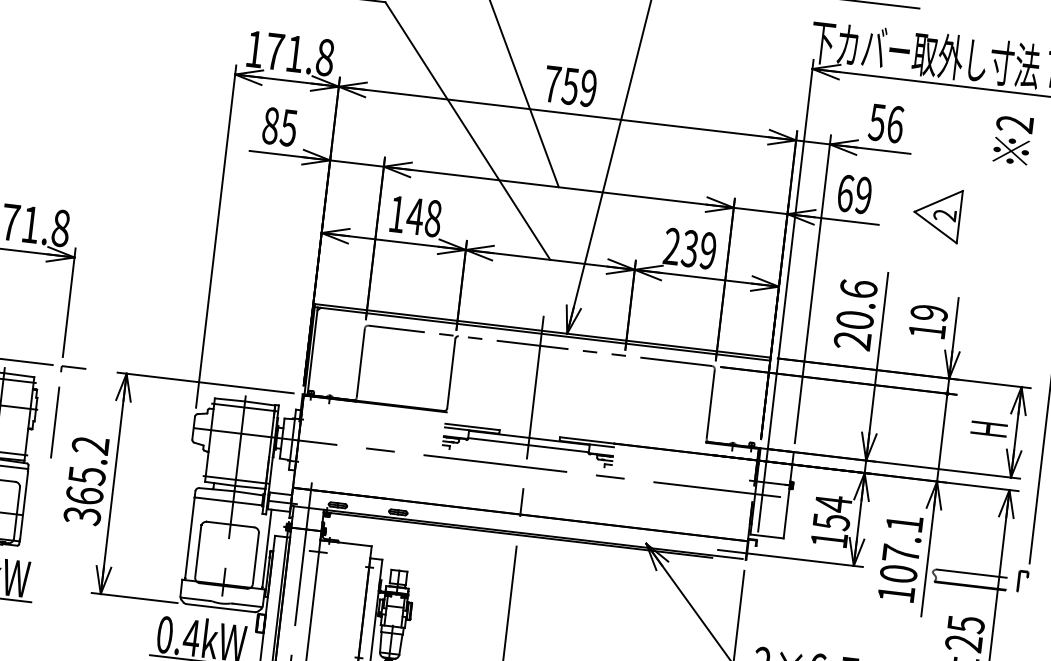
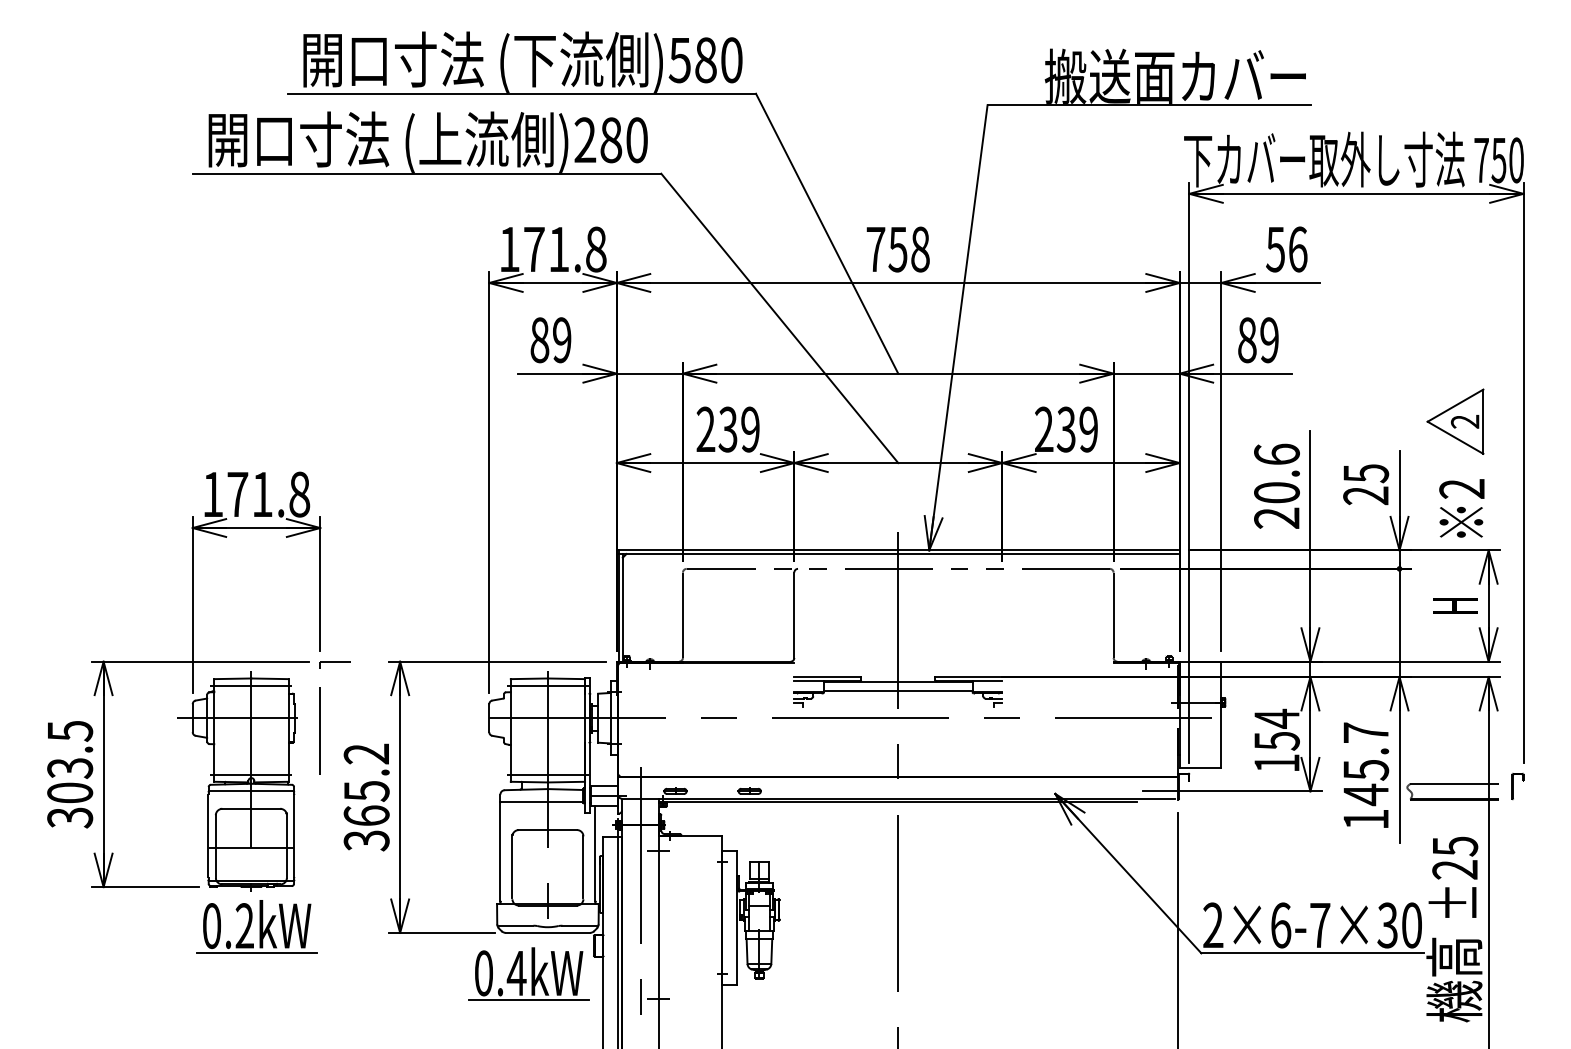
text: (588, 88) -> (920, 249), 759 -> 758
text: (288, 128) -> (561, 340), 85 -> 89
text: (1012, 139) -> (1461, 508), moved
text: (845, 193) -> (1247, 340), 69 -> 89
part: (937, 214) -> (1455, 421), moved
text: (414, 216) -> (727, 429), 148 -> 239
text: (928, 321) -> (1366, 484), 19 -> 25
text: (901, 549) -> (1366, 764), 107.1 -> 145.7

